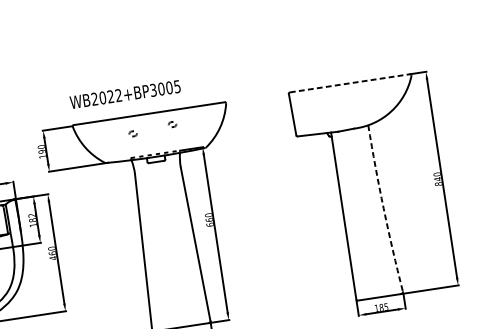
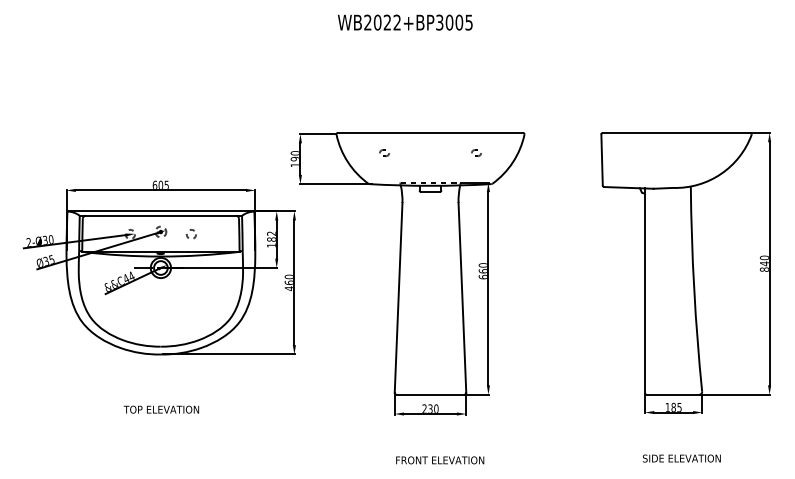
line: (349, 83) -> (676, 132), dashed -> solid
text: (125, 94) -> (405, 22), moved
part: (172, 124) -> (476, 153), moved
part: (133, 134) -> (384, 153), moved
arc: (383, 208) -> (694, 289), dashed -> solid

